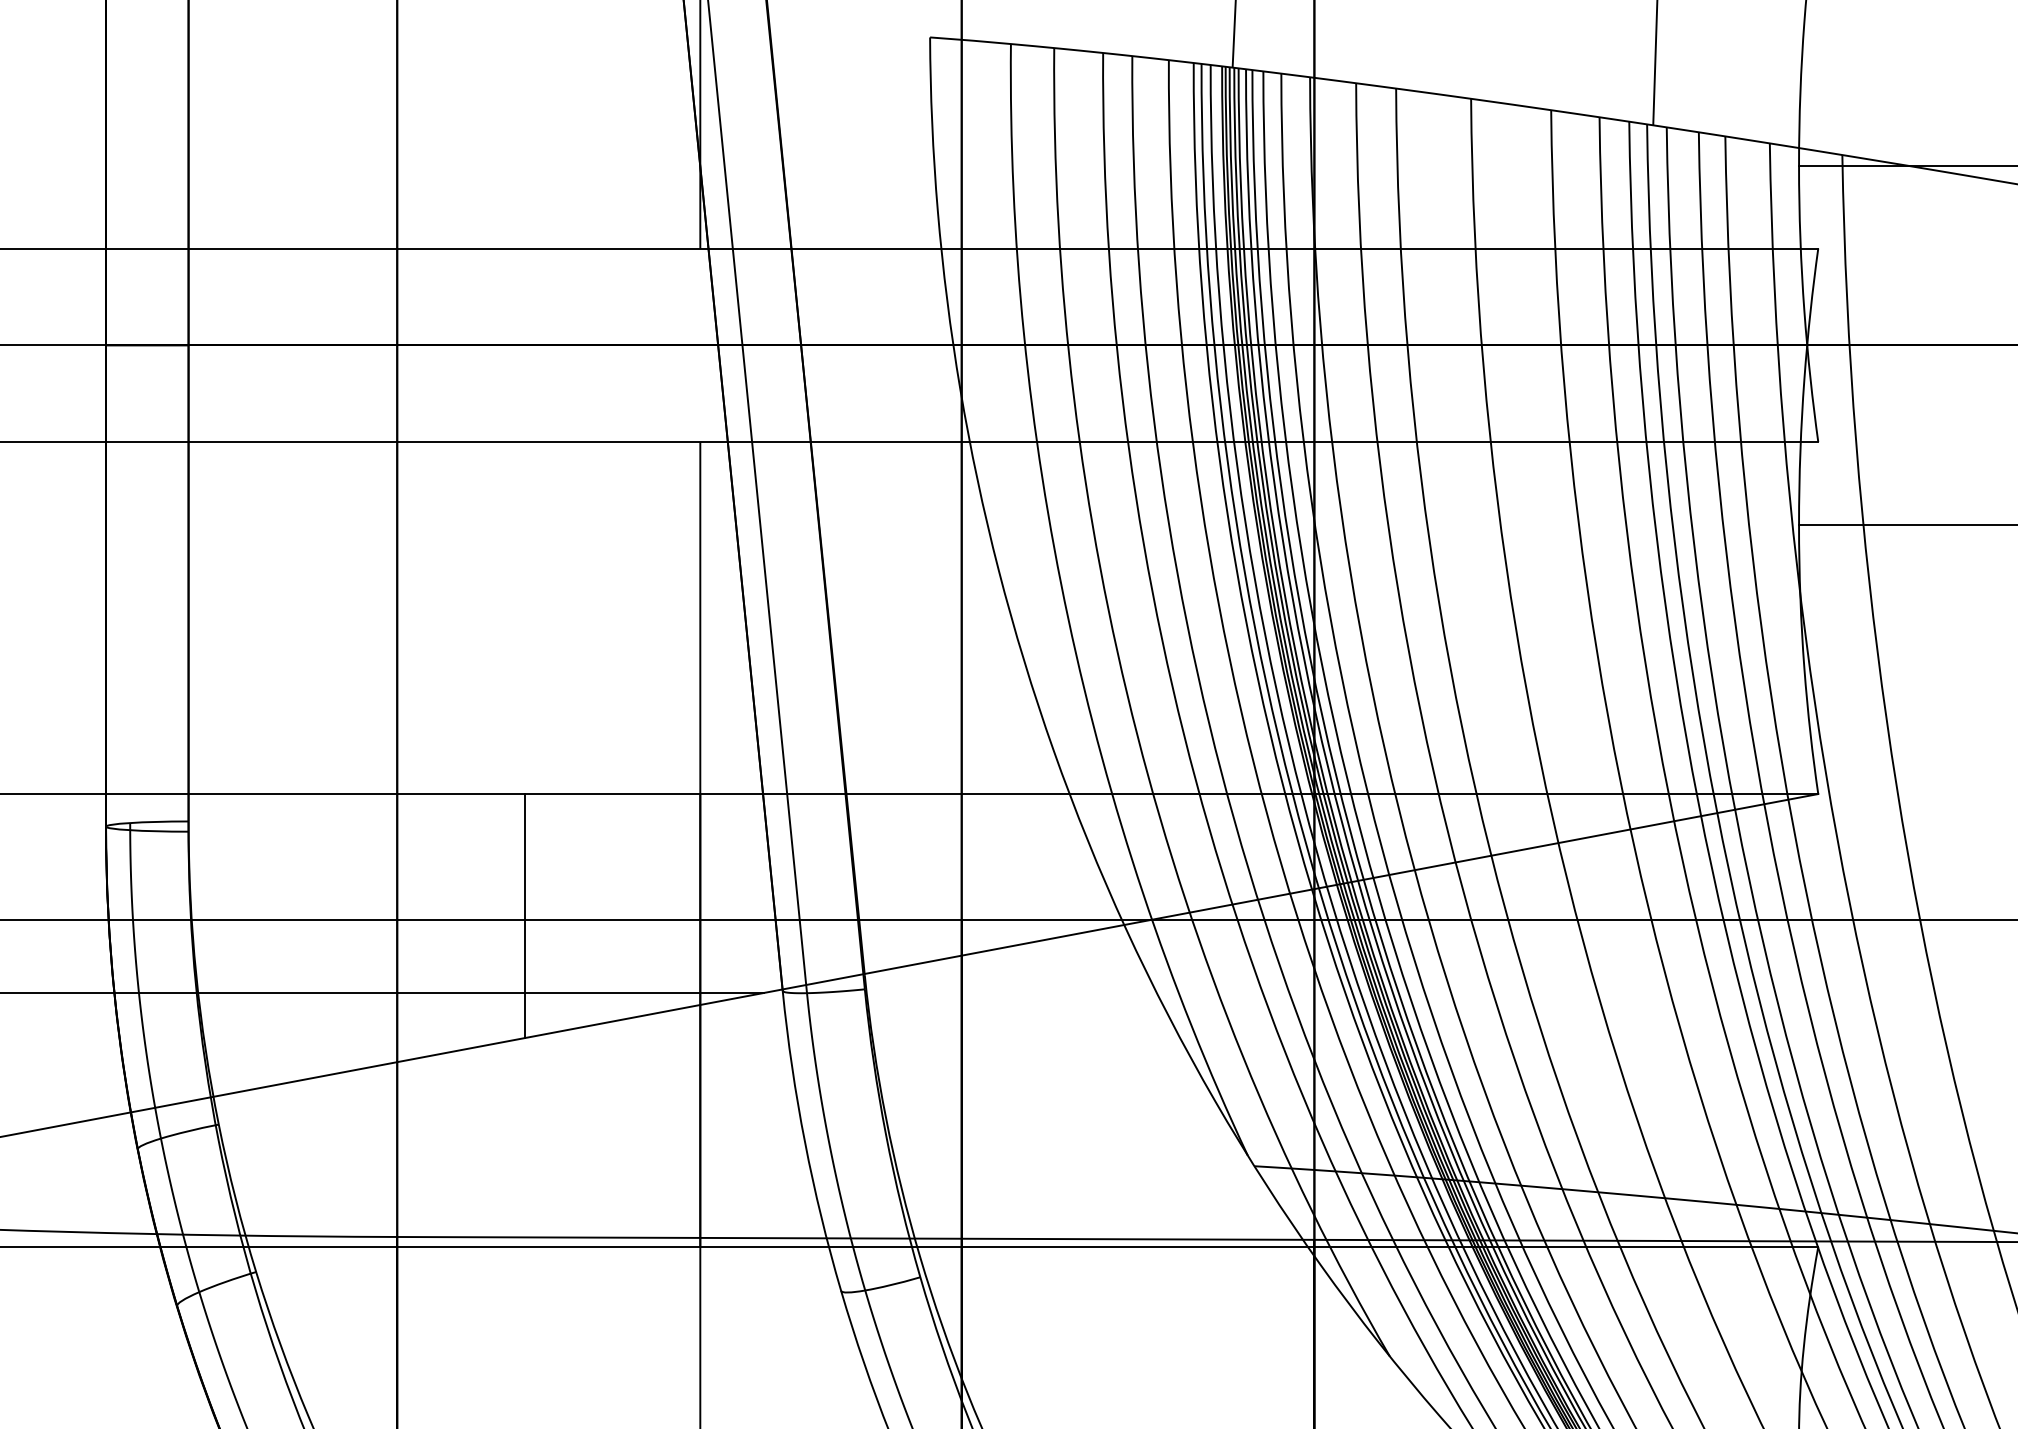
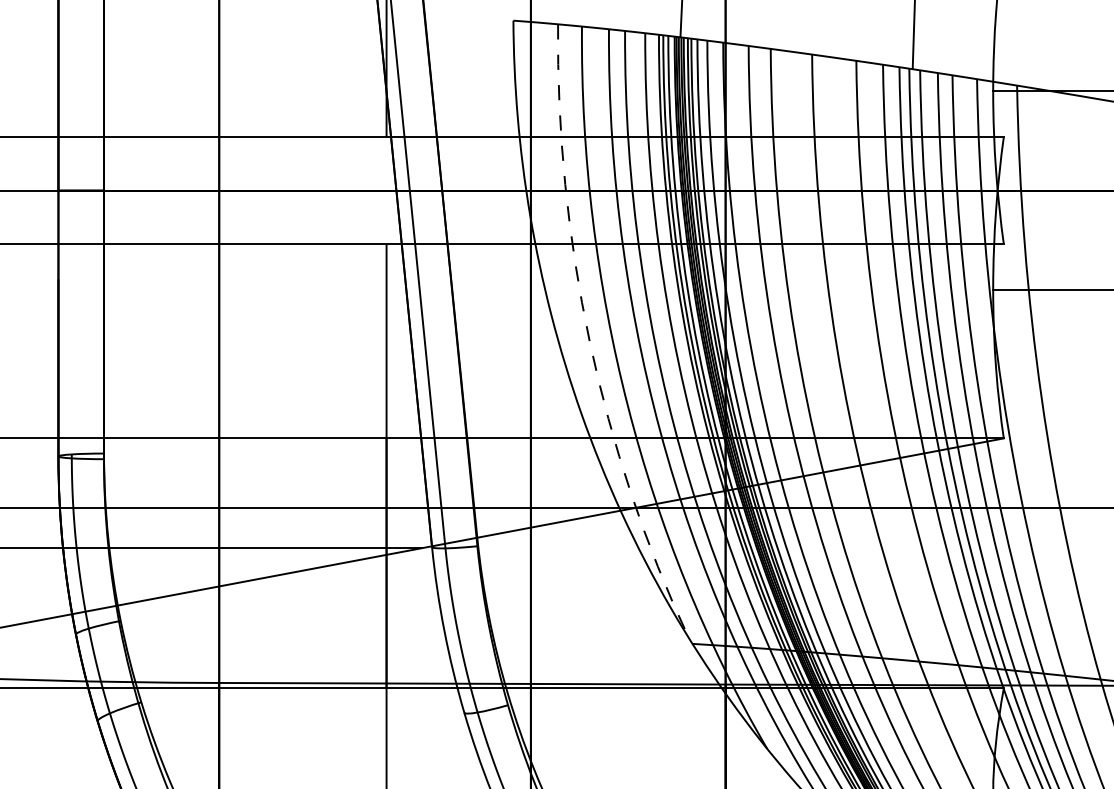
arc: (1067, 613) -> (589, 338), solid -> dashed
line: (524, 915) -> (289, 505), removed

